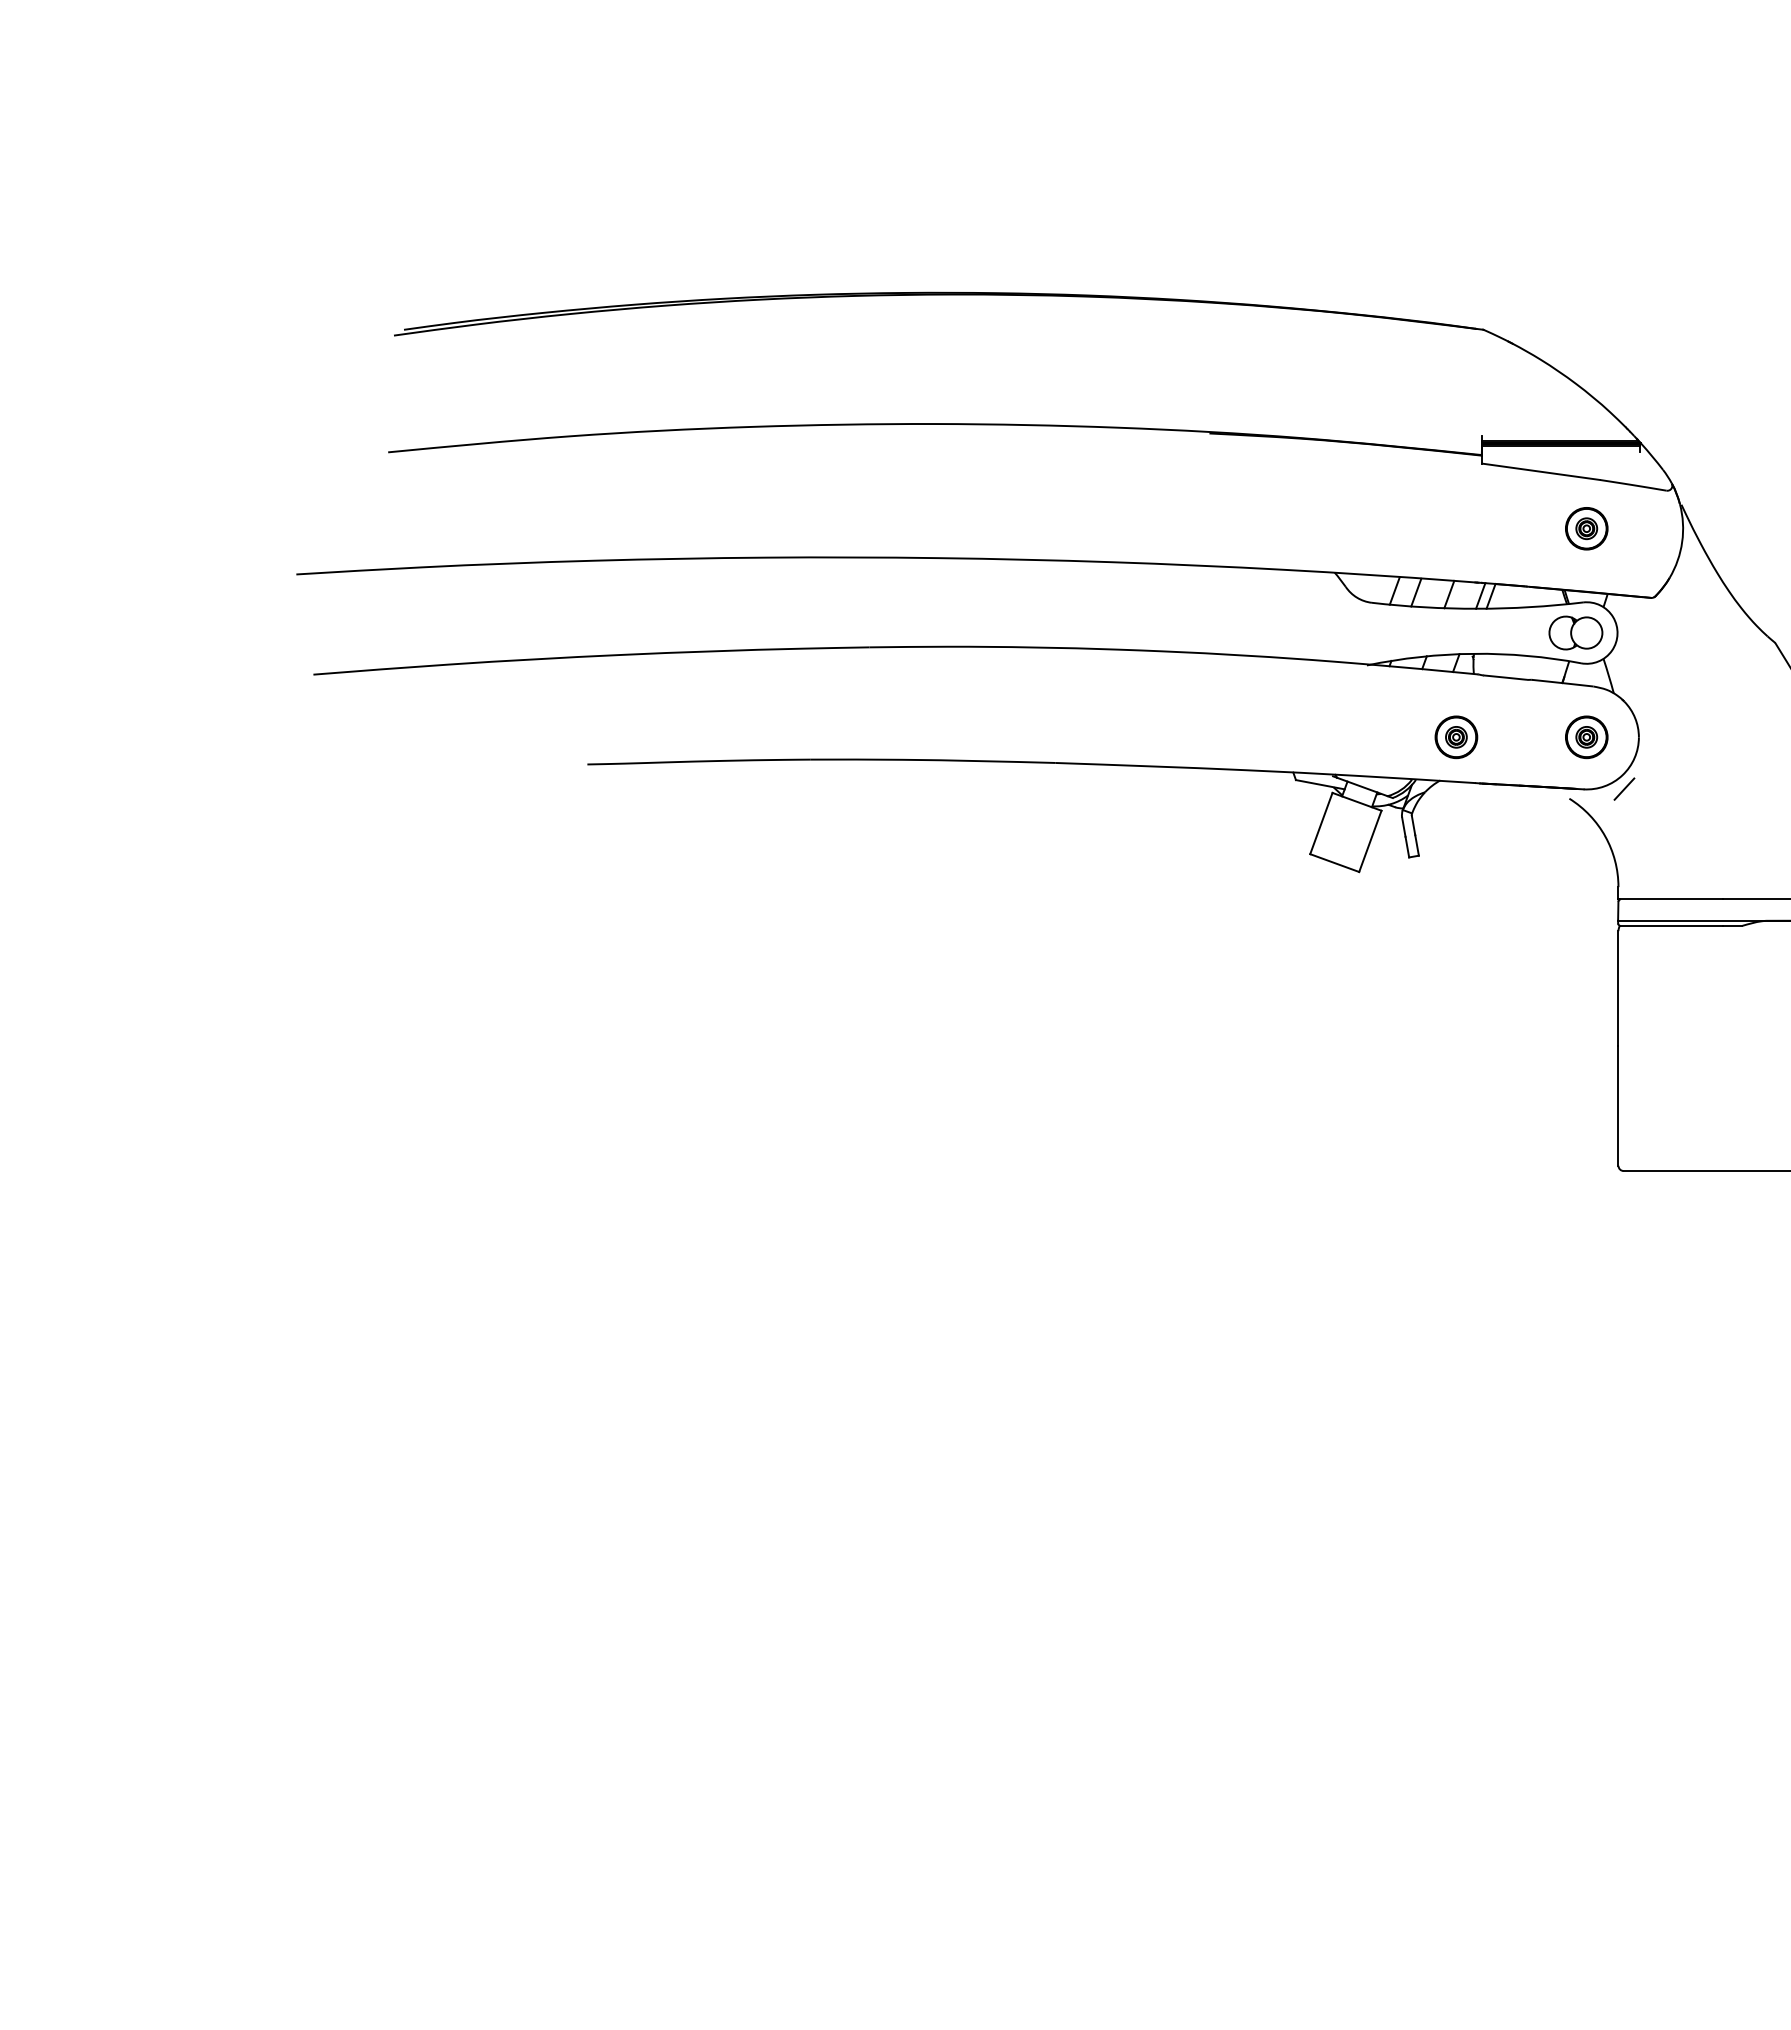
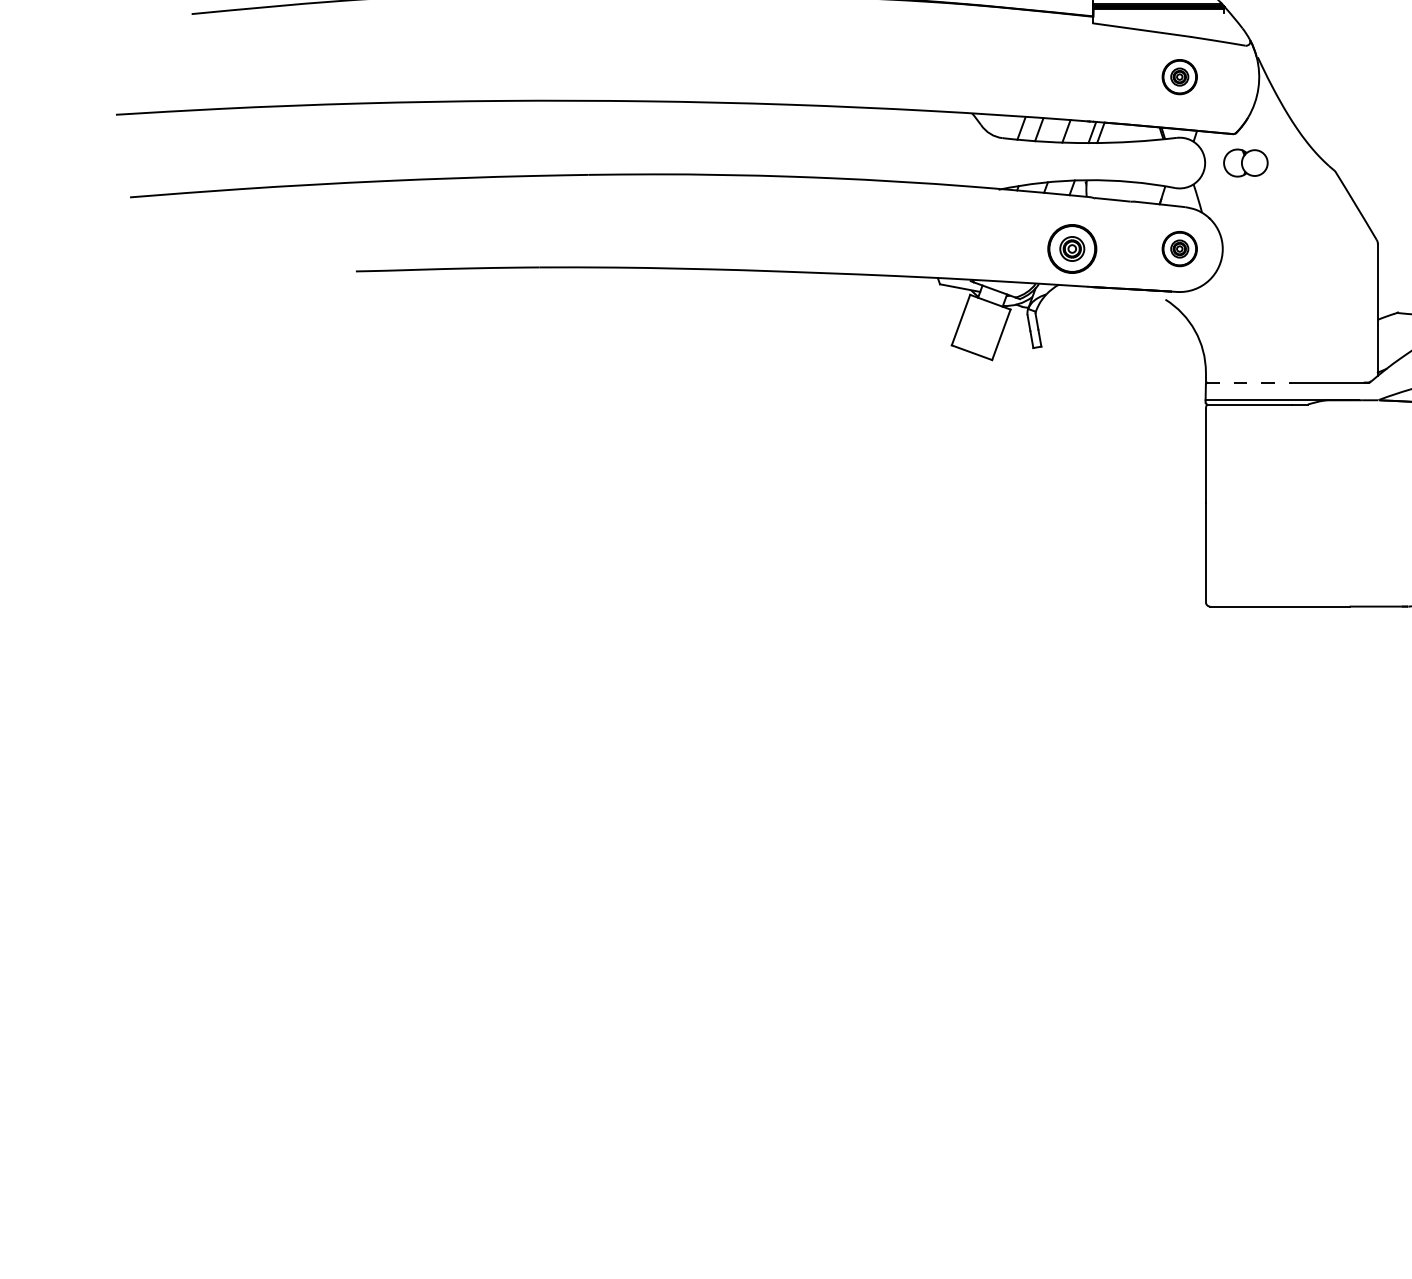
part: (1575, 632) -> (1245, 162), moved
part: (1456, 737) -> (1072, 249), size x1.4
line: (1624, 788) -> (1210, 291), removed
line: (1671, 899) -> (1249, 382), solid -> dashed

